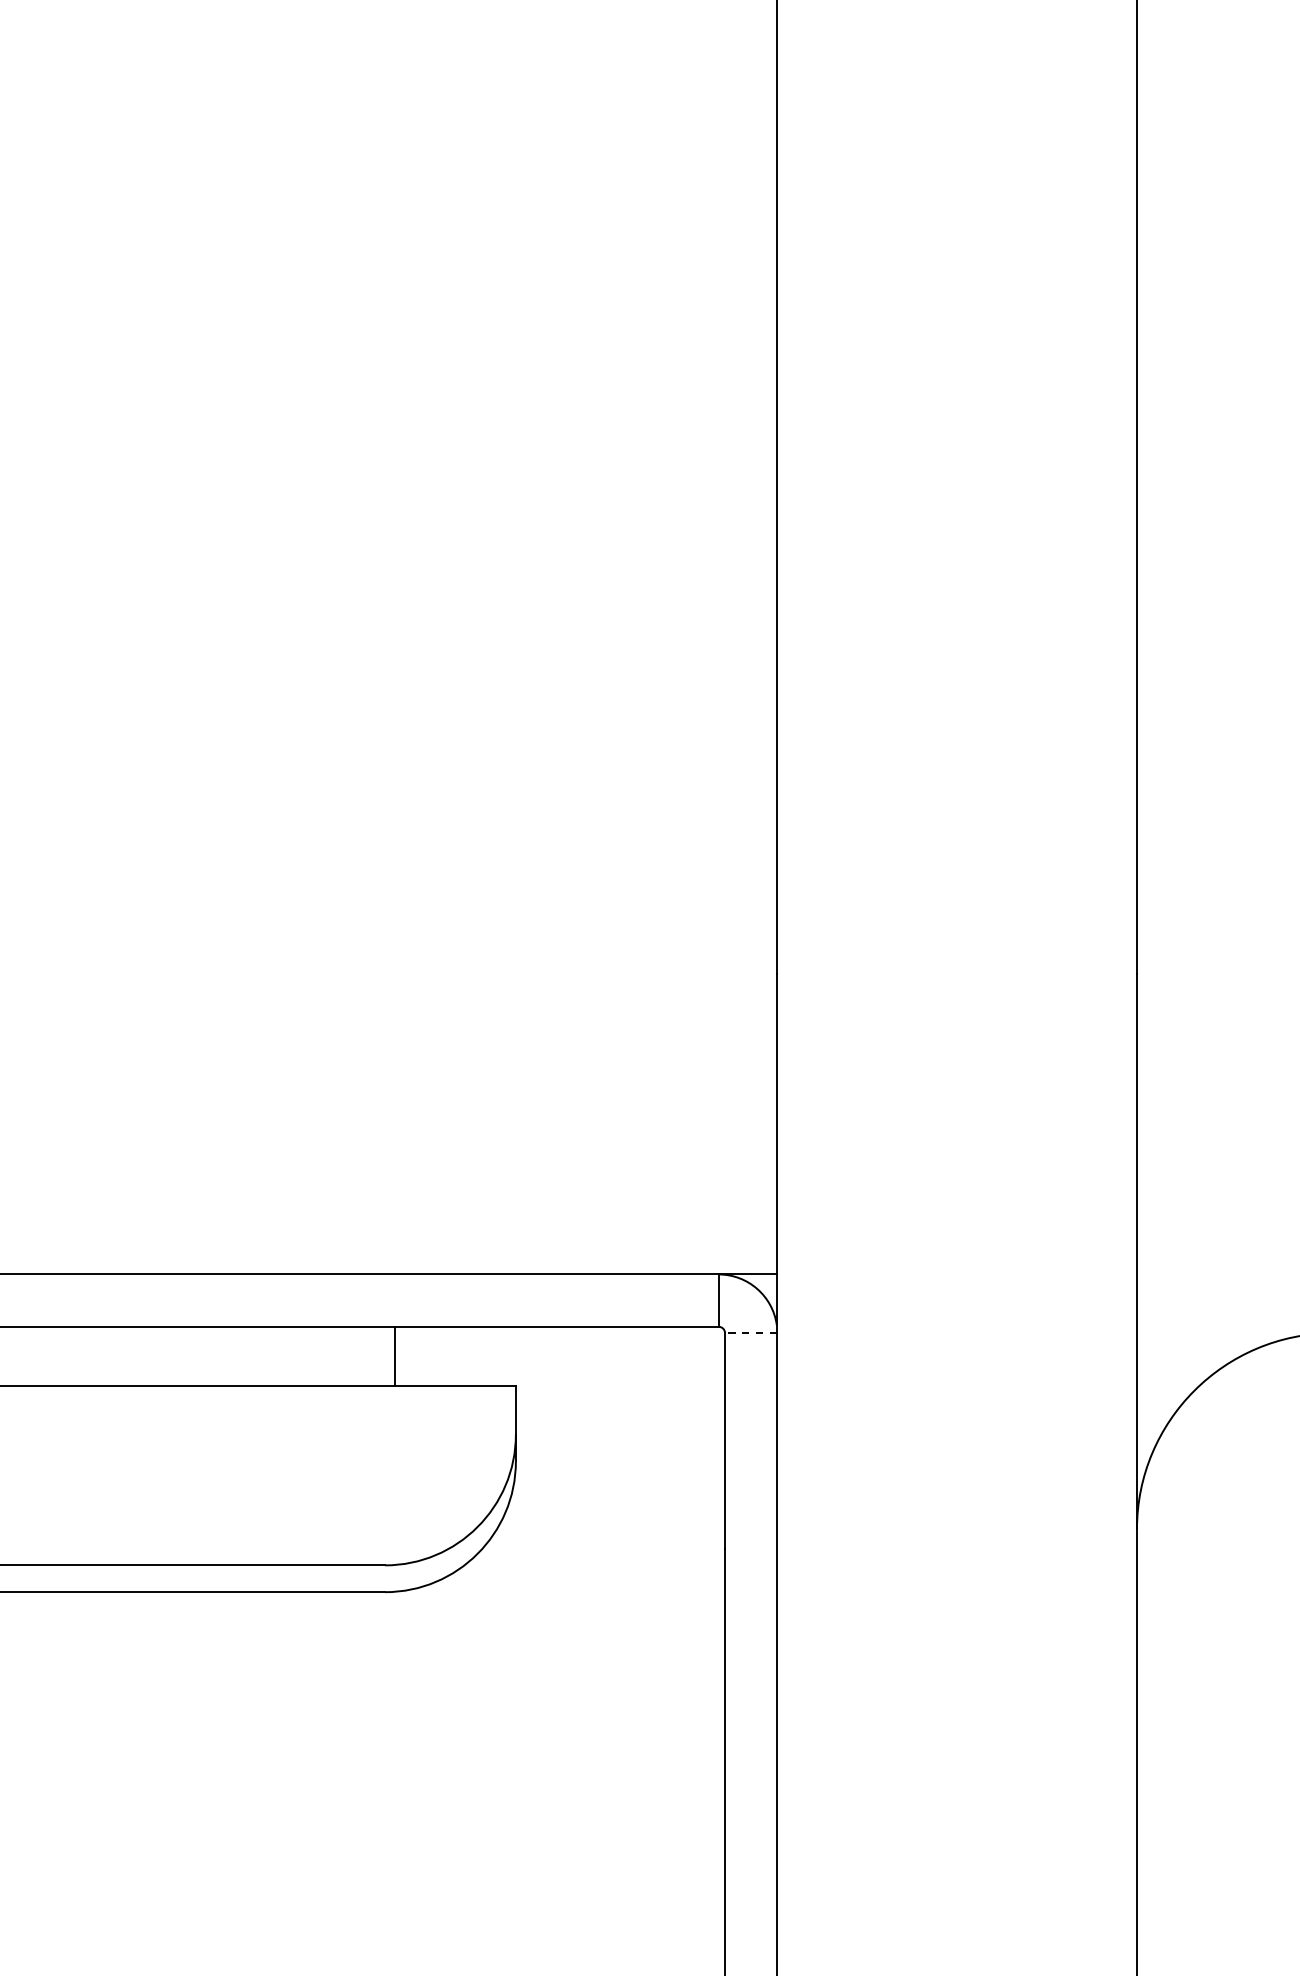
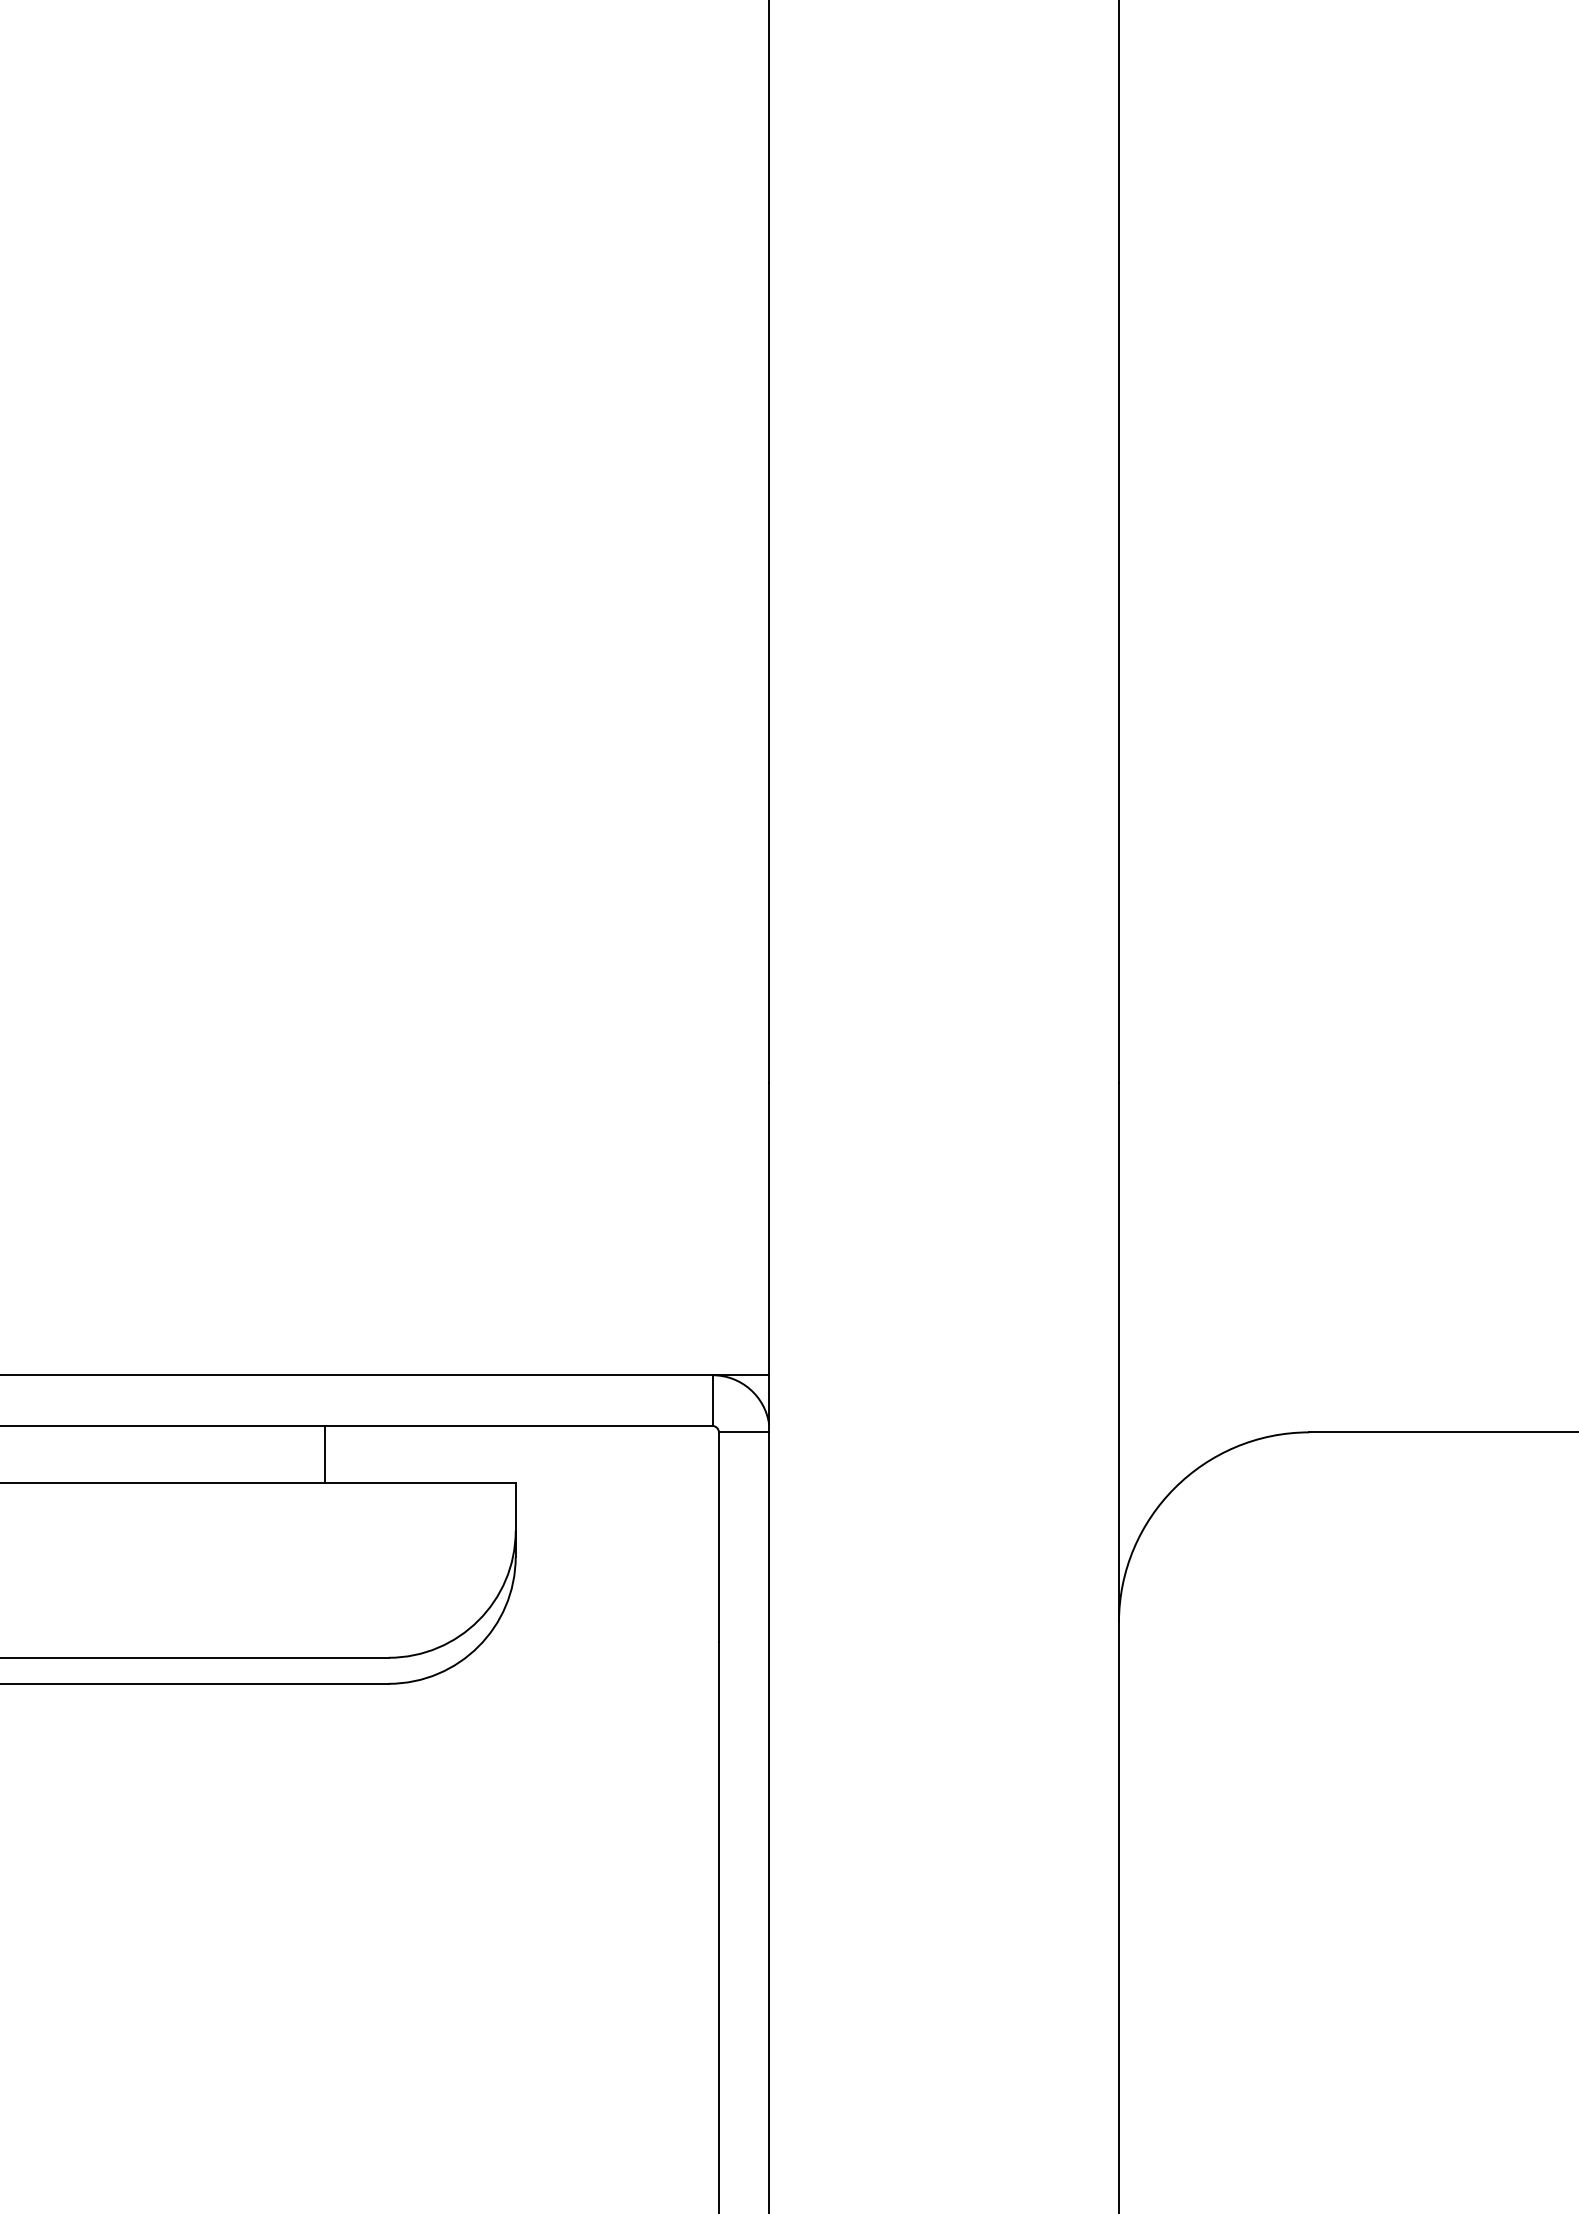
line: (750, 1333) -> (743, 1432), dashed -> solid
line: (395, 1356) -> (325, 1454), moved

